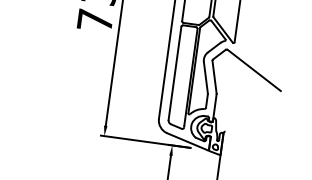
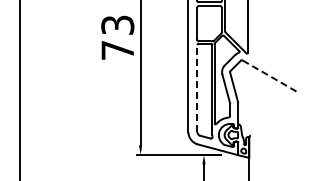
line: (254, 69) -> (269, 75), solid -> dashed
line: (175, 73) -> (197, 88), solid -> dashed

